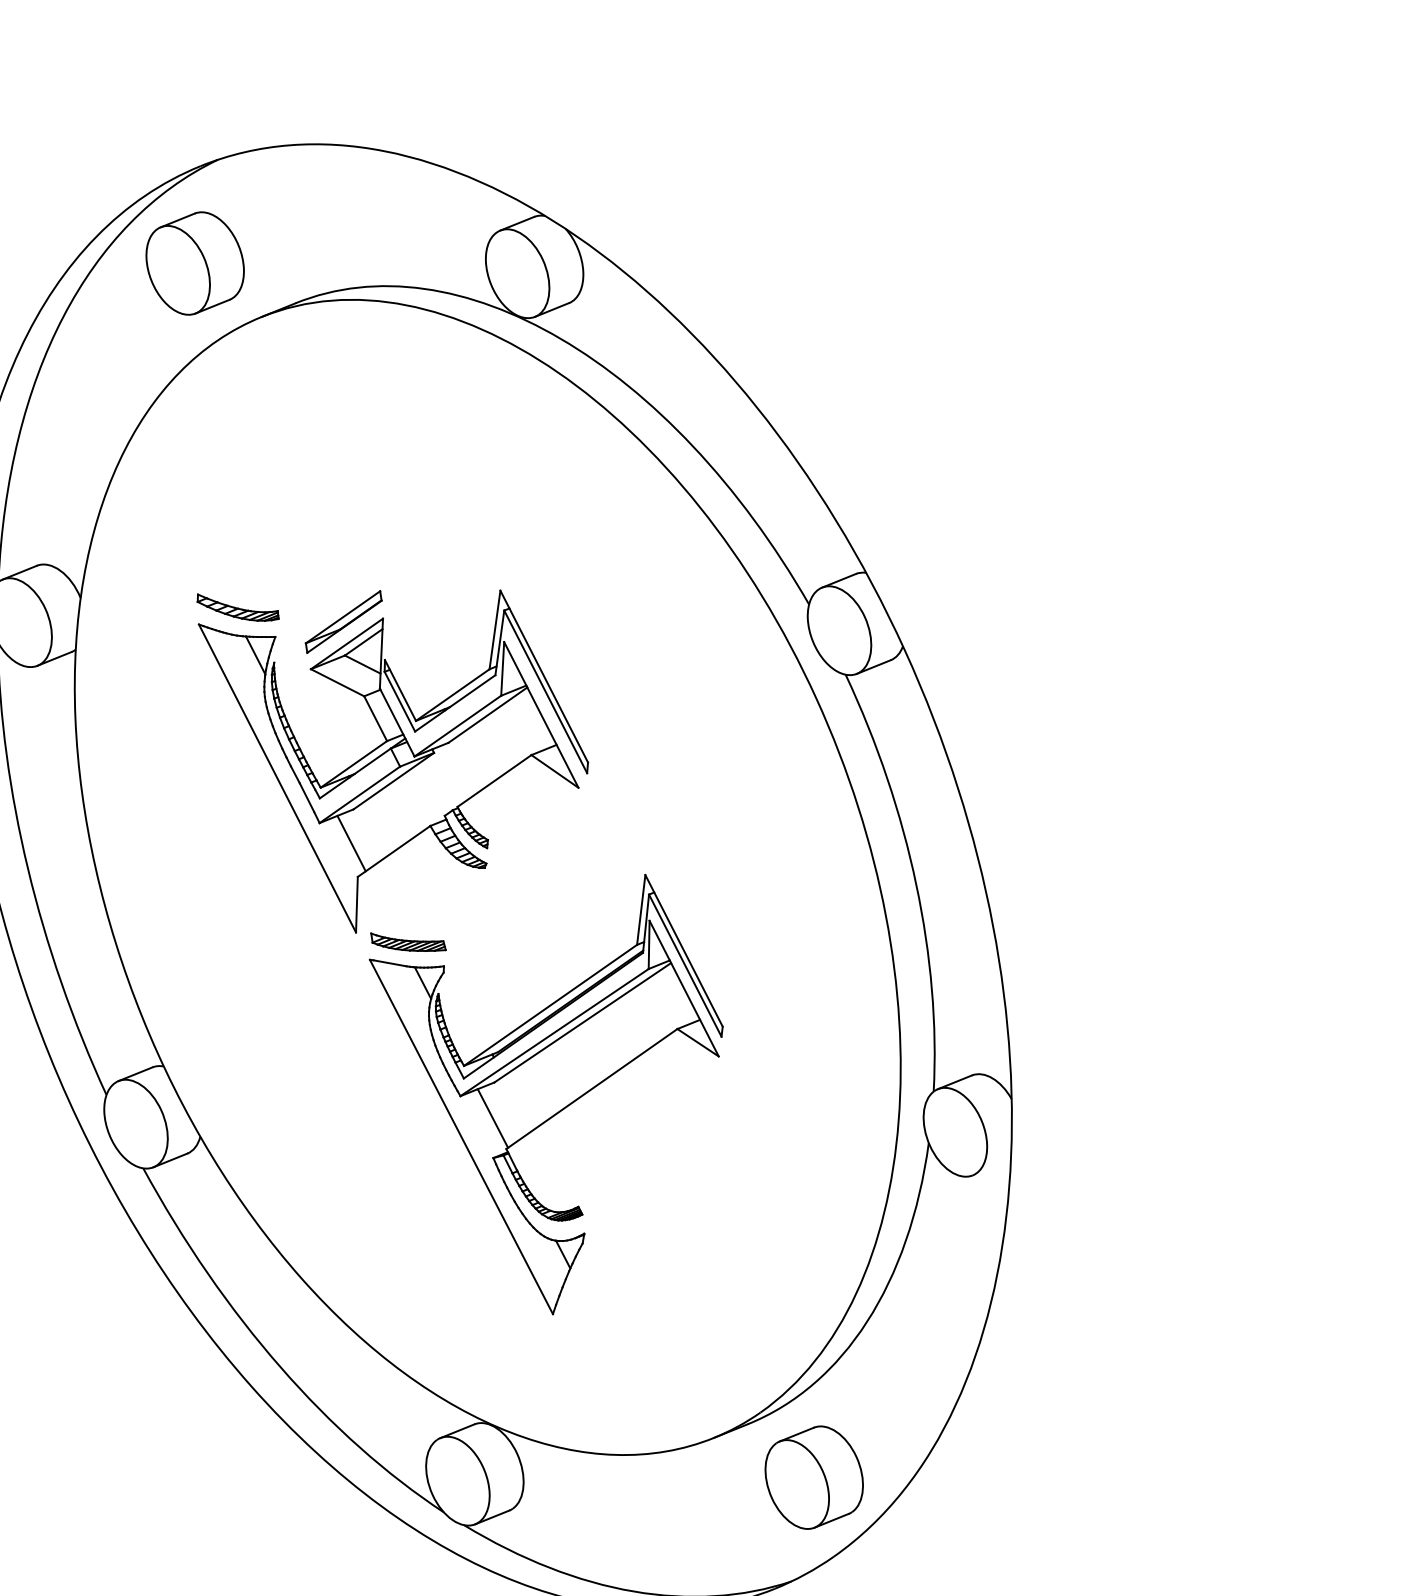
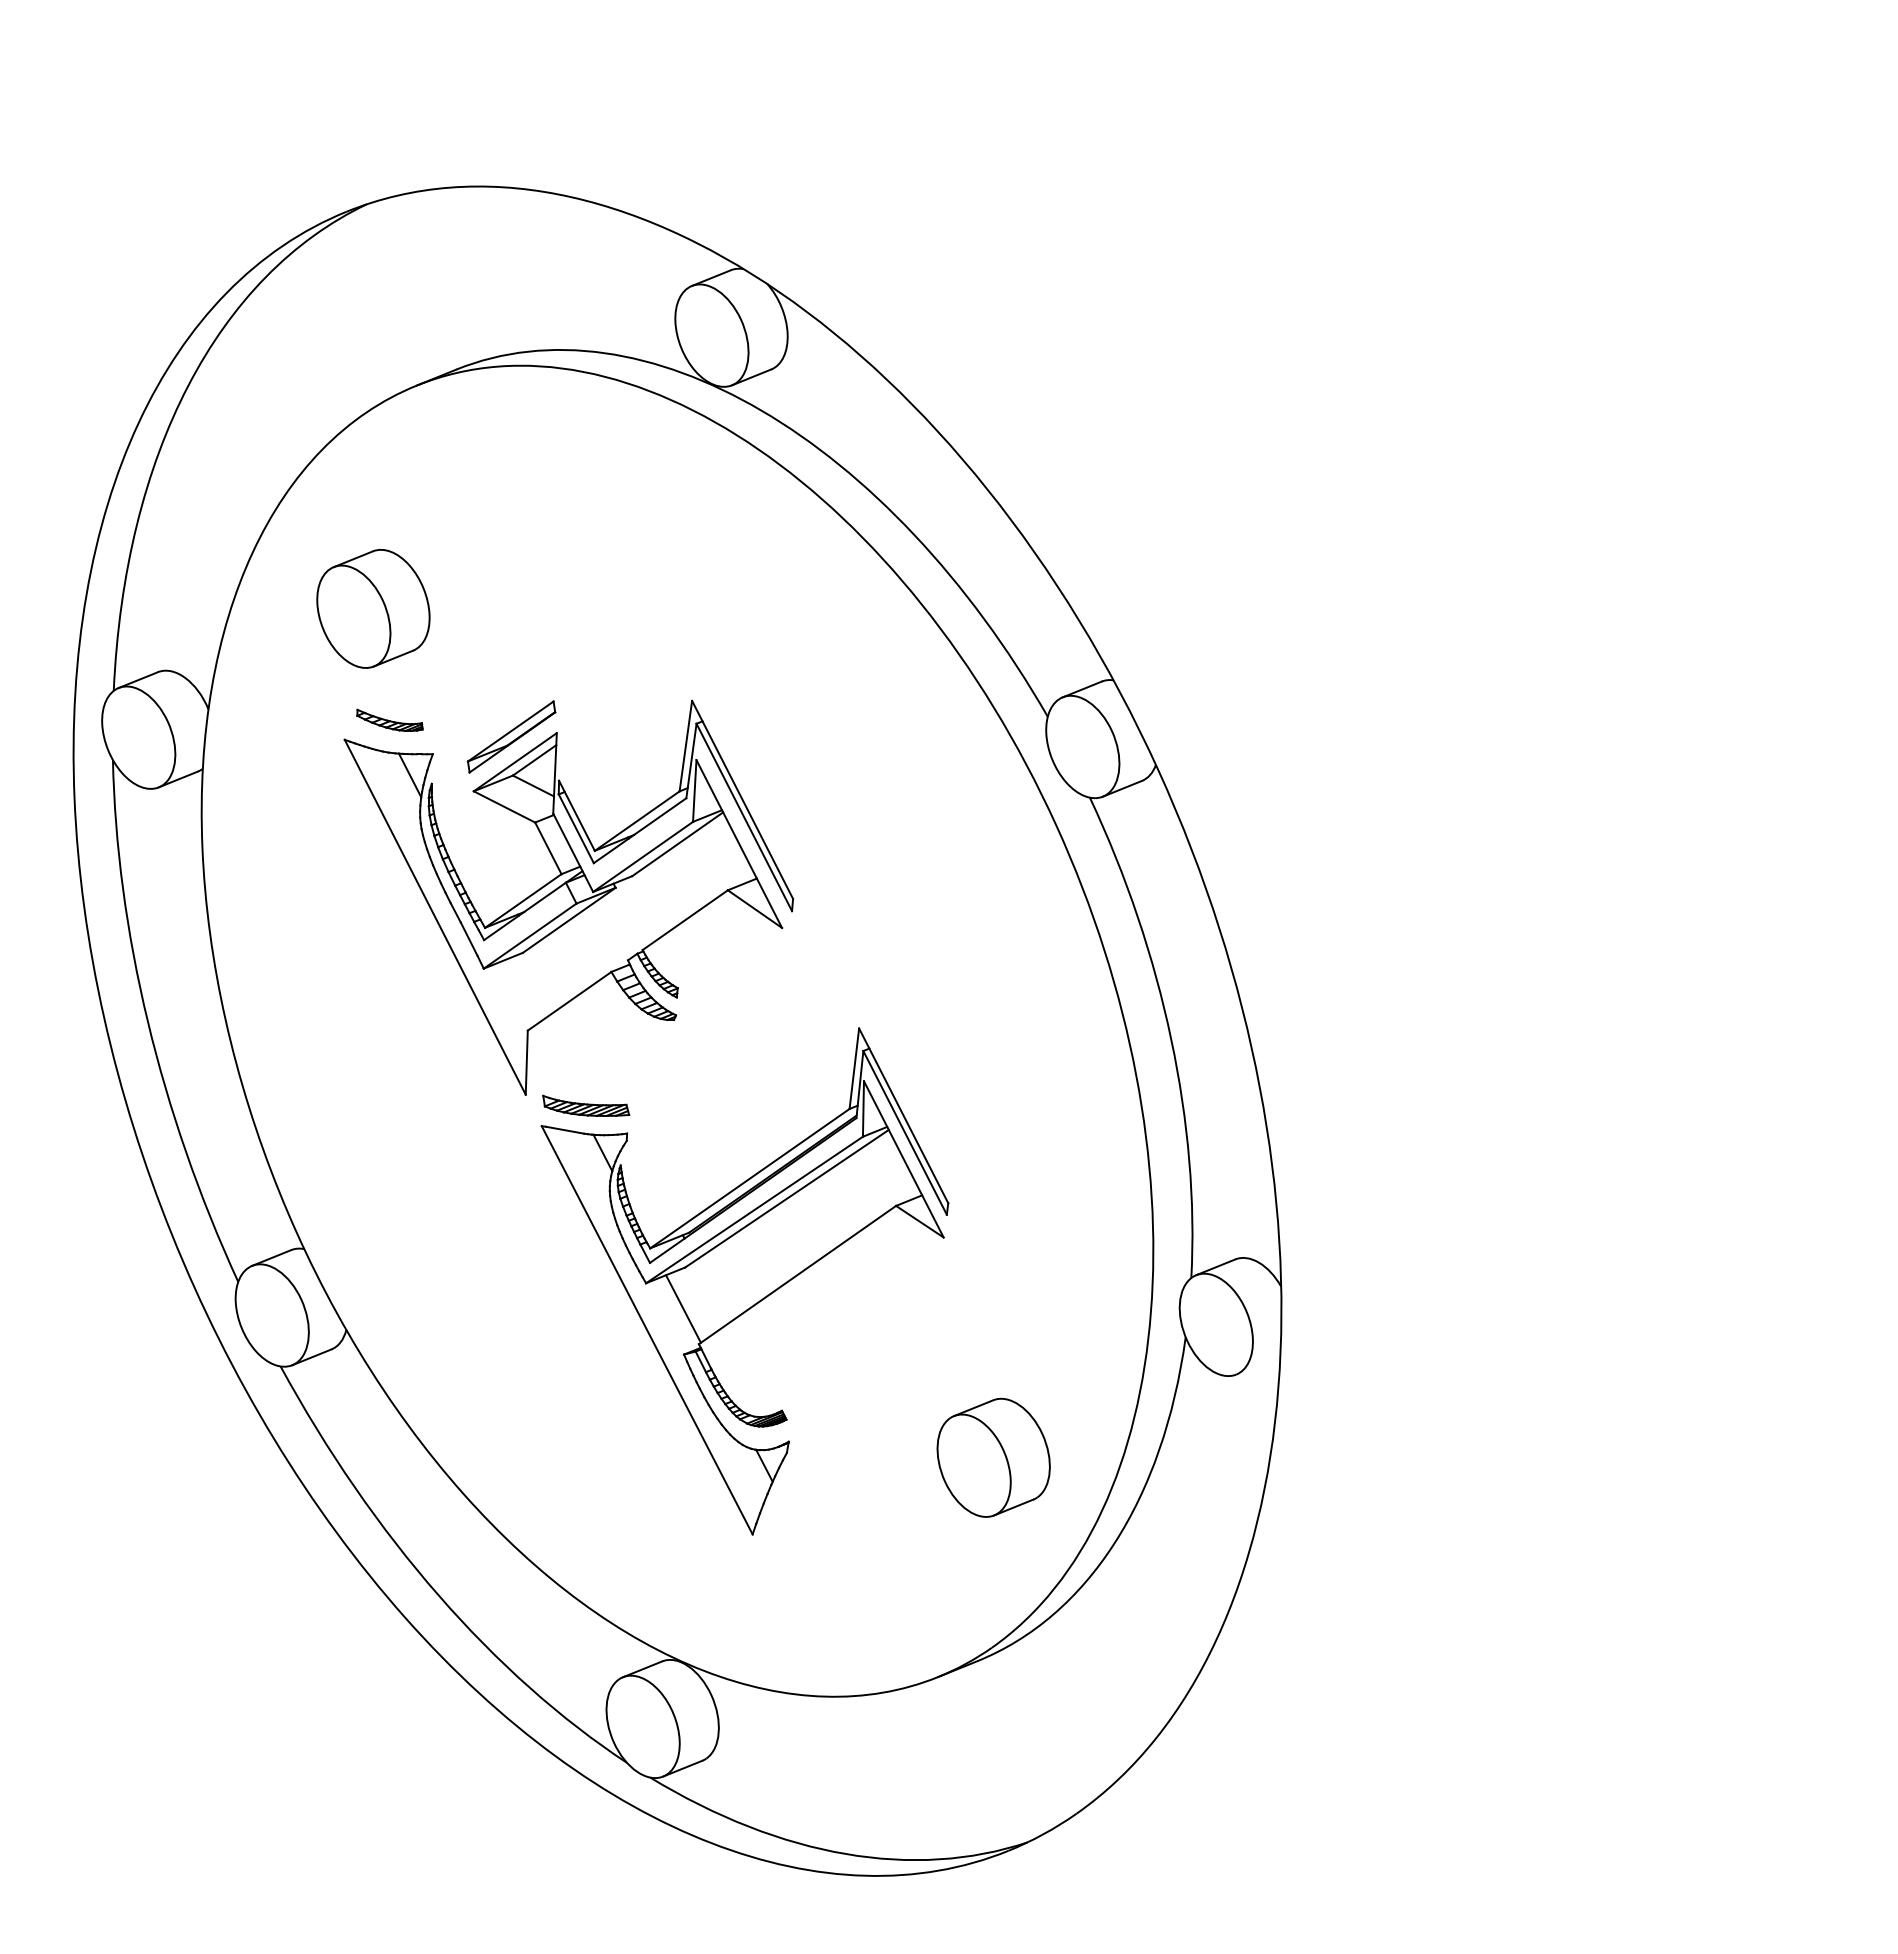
part: (195, 263) -> (373, 608), moved
part: (237, 607) -> (389, 720), size x0.7
line: (351, 843) -> (520, 992), removed
part: (814, 1477) -> (993, 1457), moved

